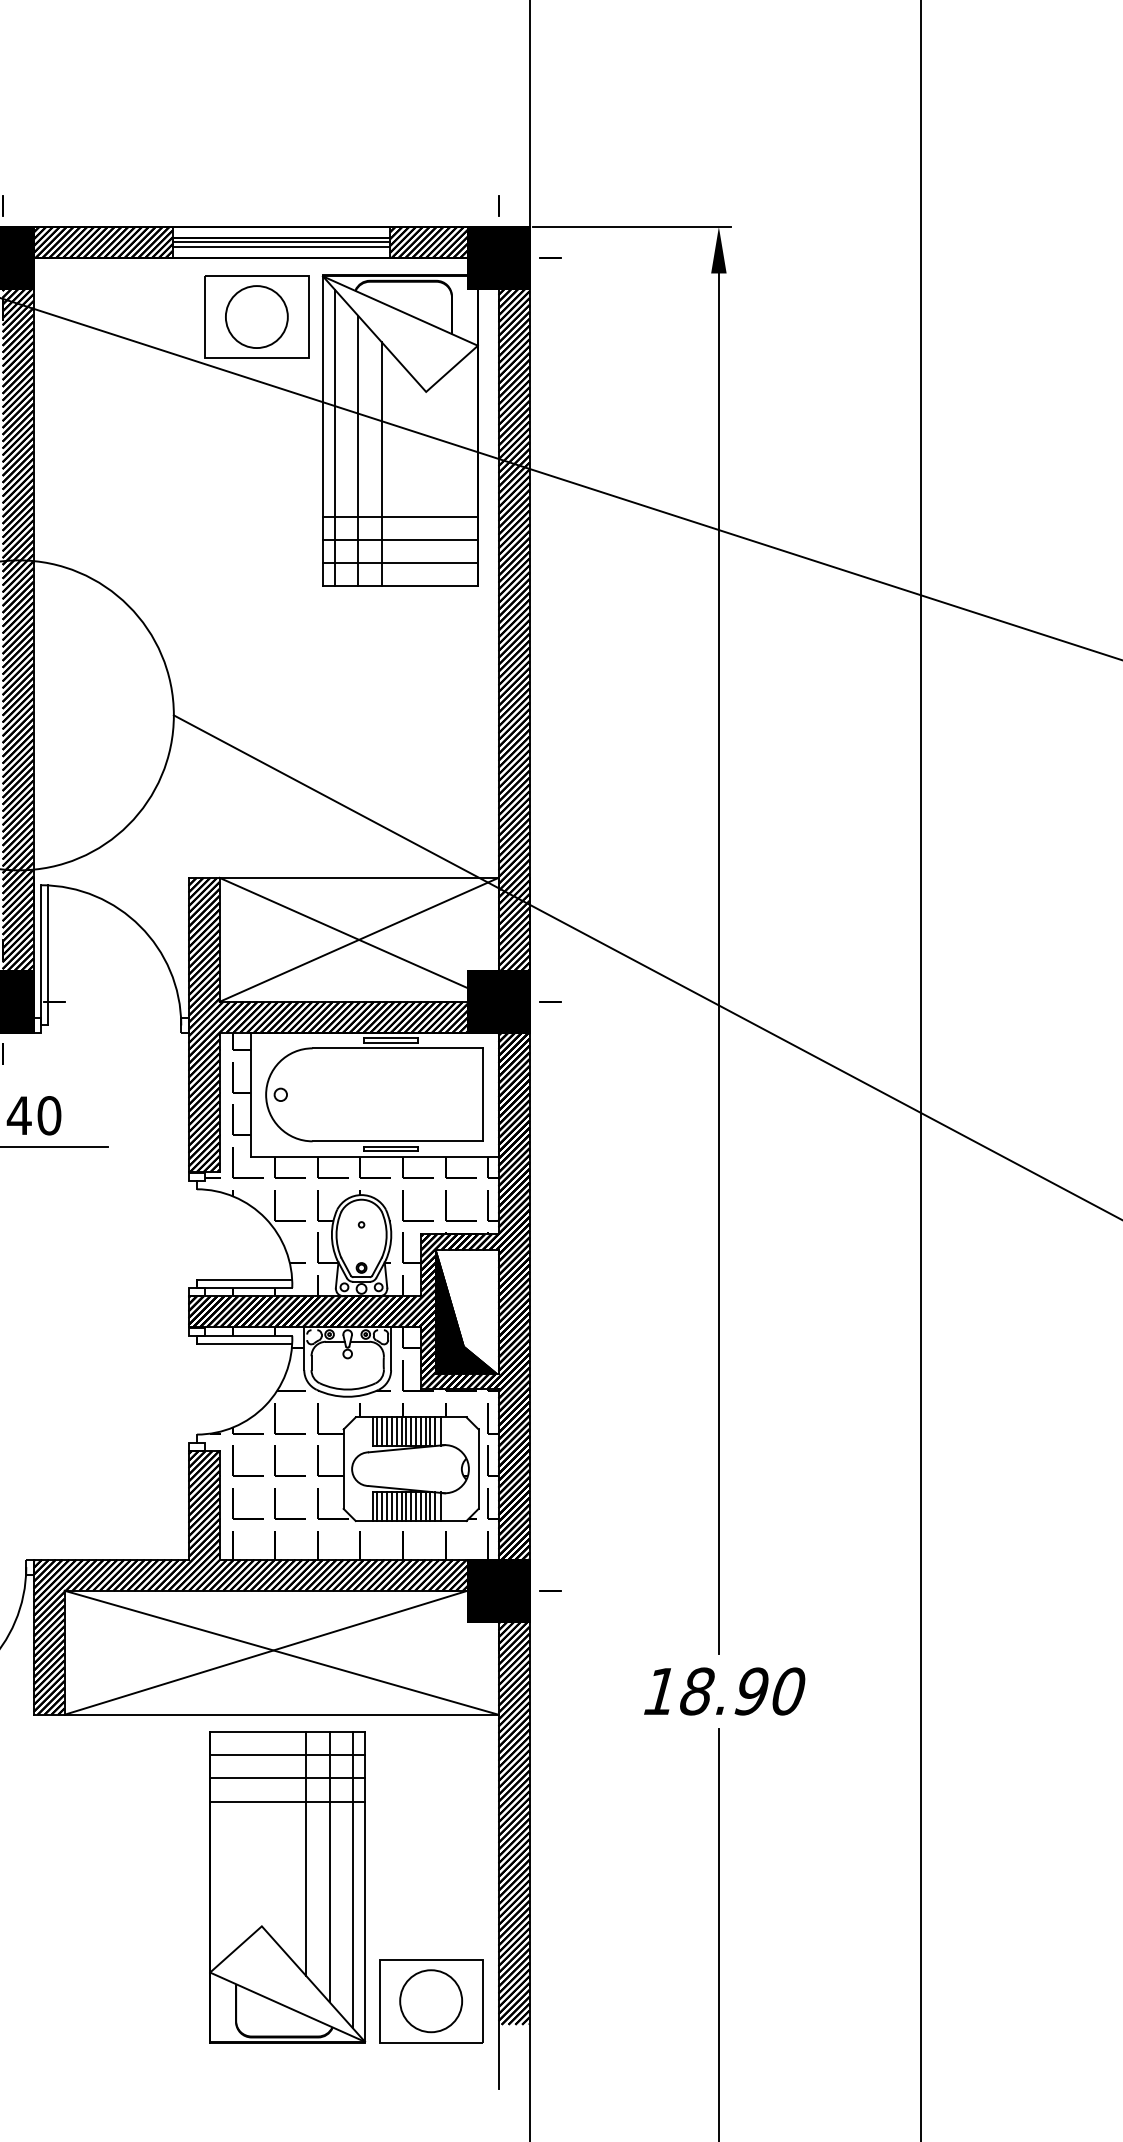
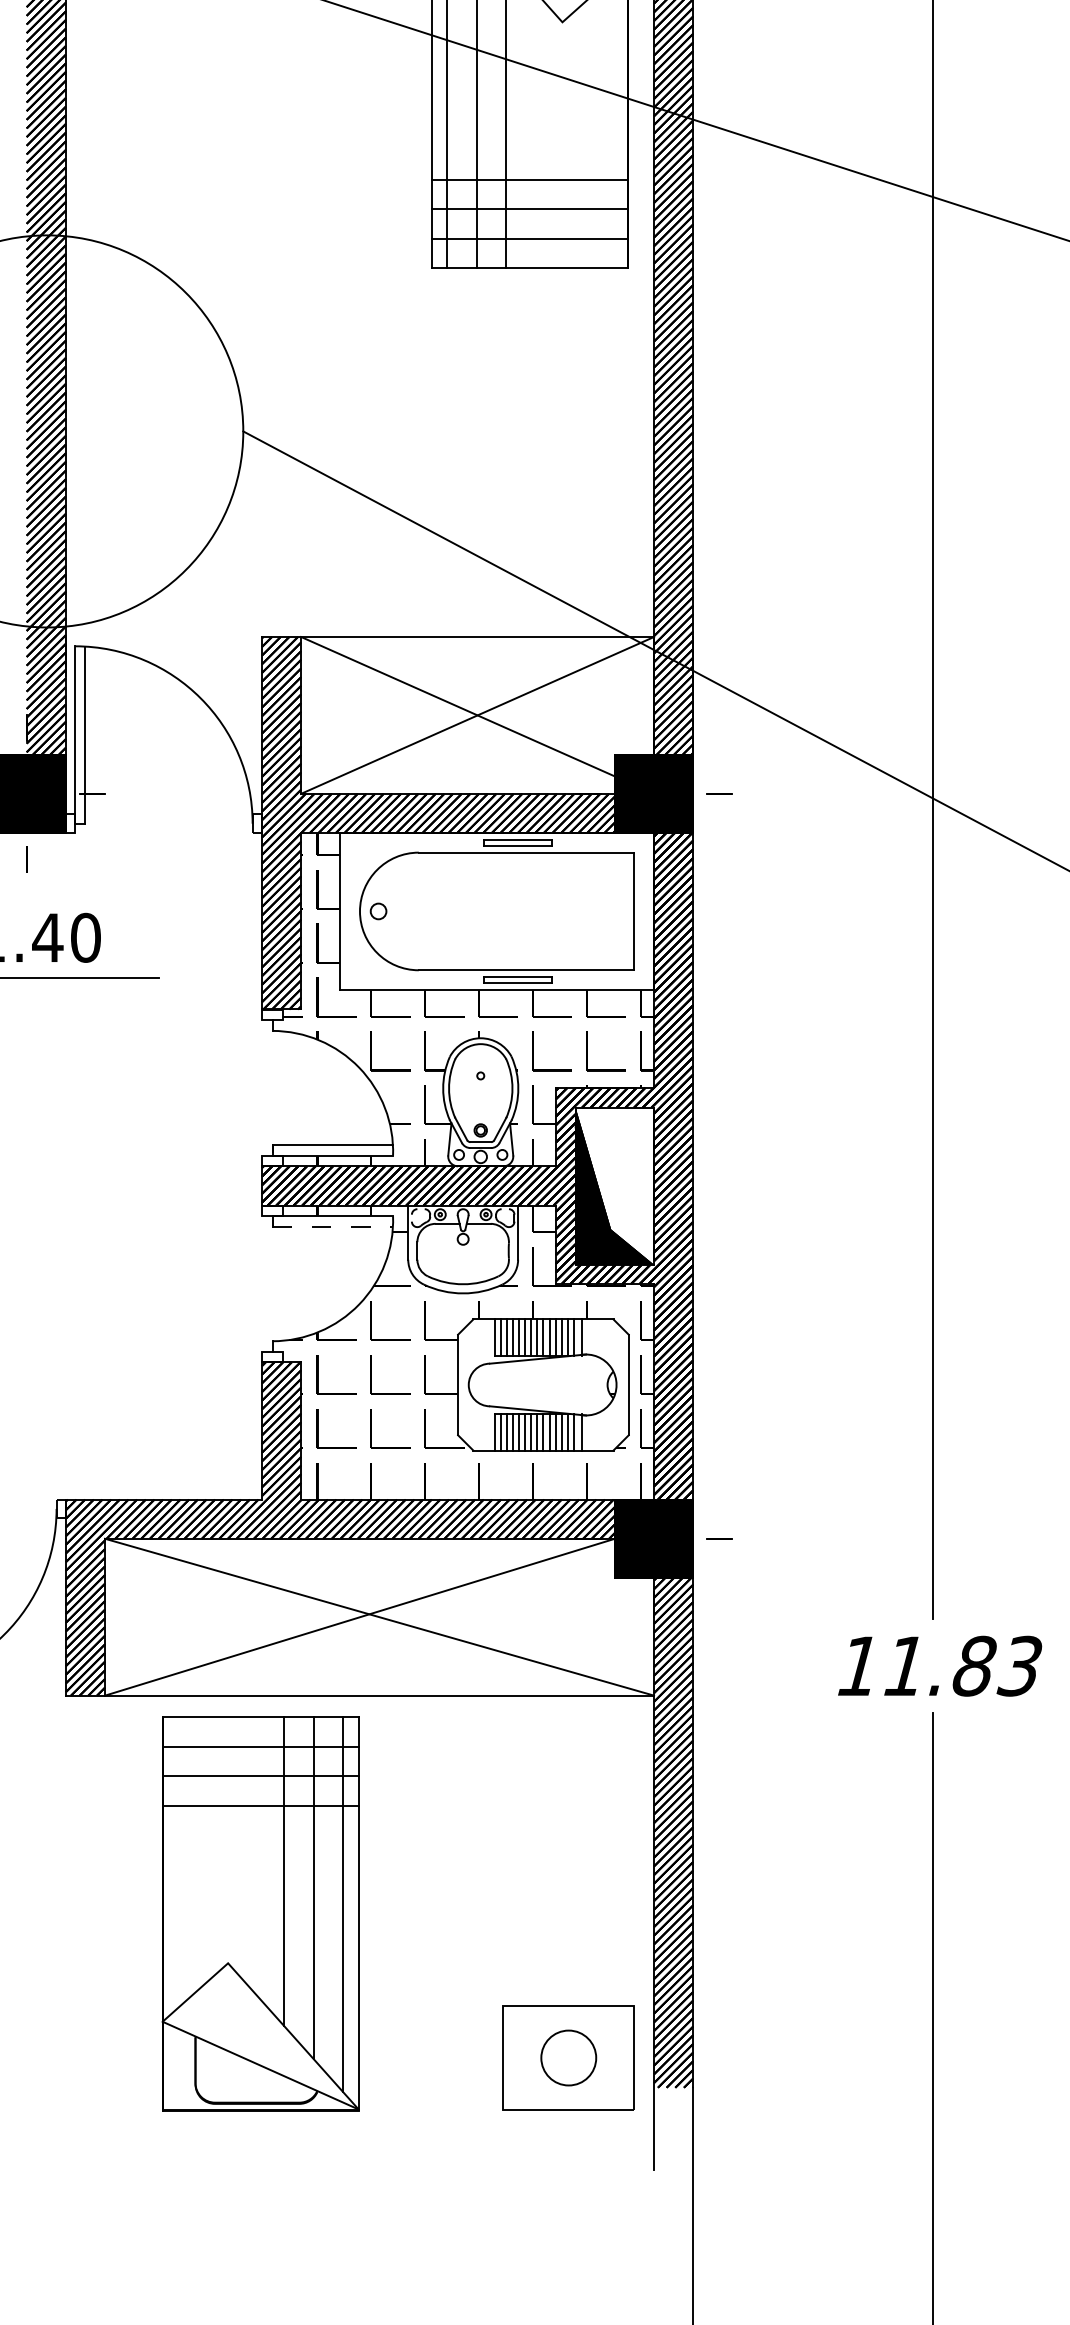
line: (244, 1344) -> (332, 1227), solid -> dashed
text: (742, 1691) -> (962, 1666), 18.90 -> 11.83
part: (287, 1887) -> (260, 1914), moved
circle: (431, 2001) -> (569, 2058), size x0.7

